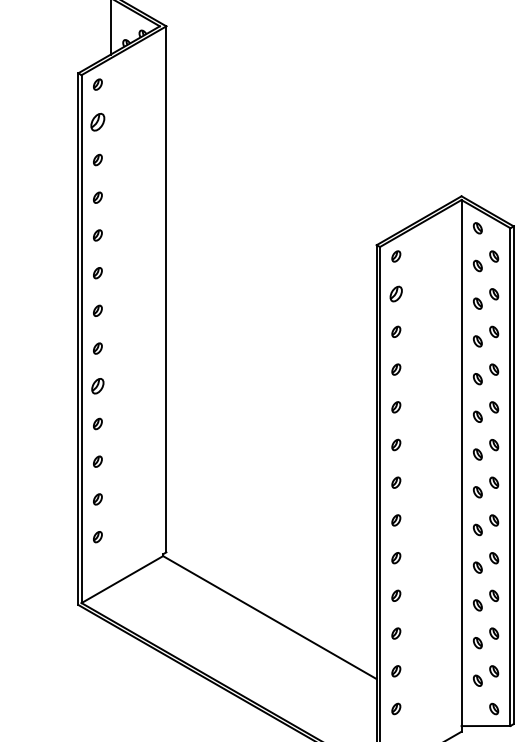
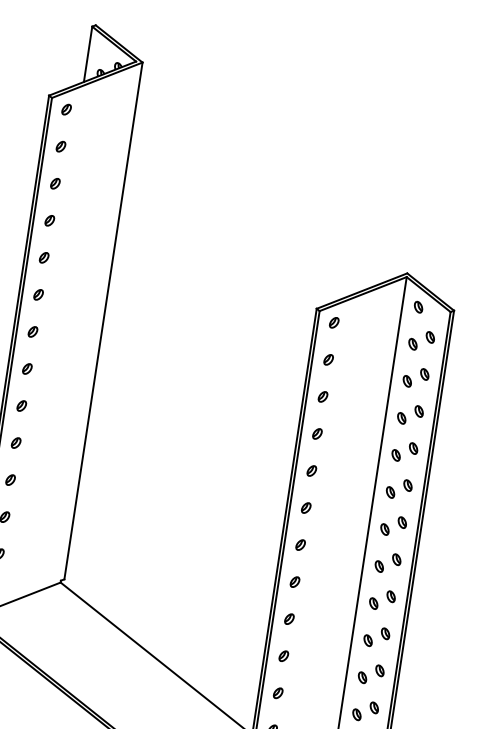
part: (97, 122) -> (60, 146), size x0.62
part: (396, 294) -> (328, 360), size x0.71
part: (97, 386) -> (21, 406), size x0.71

